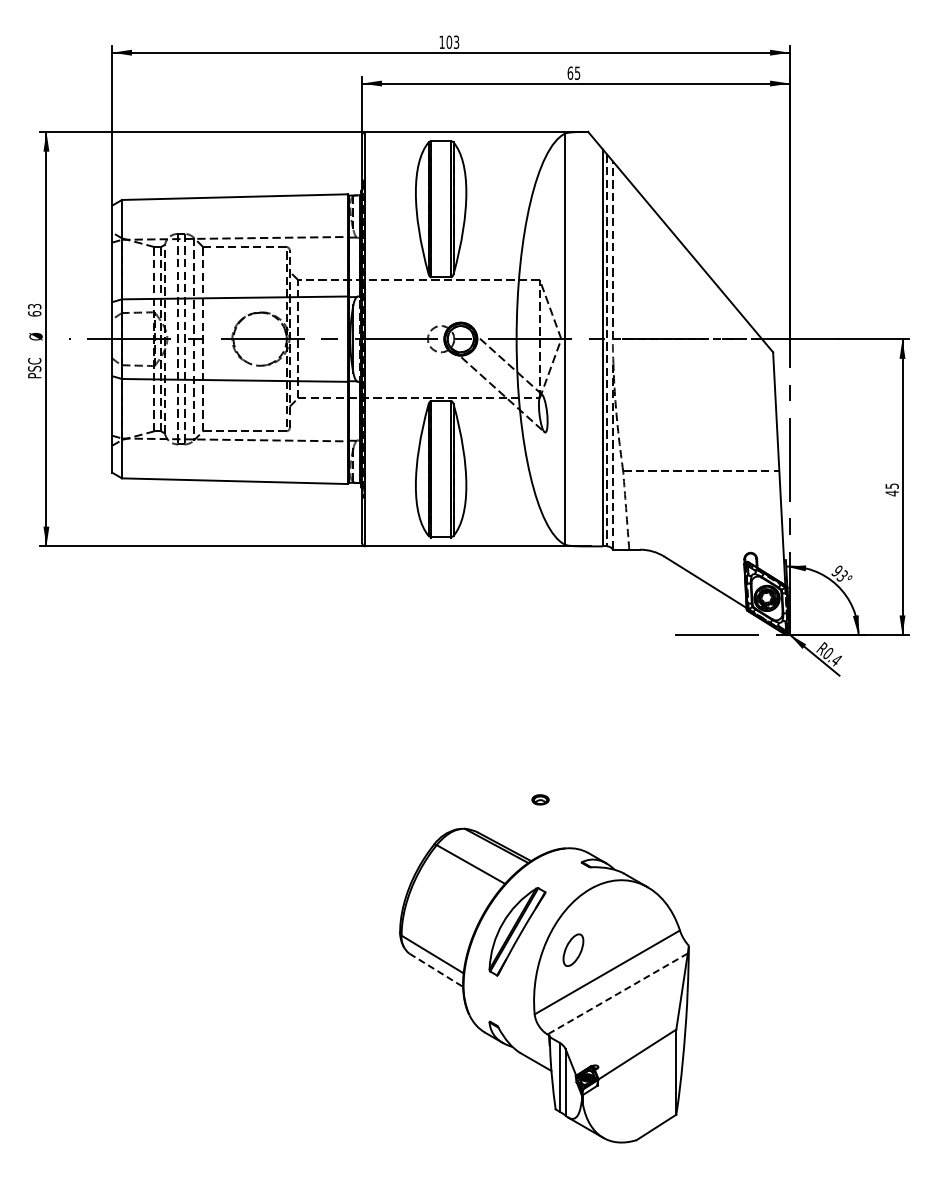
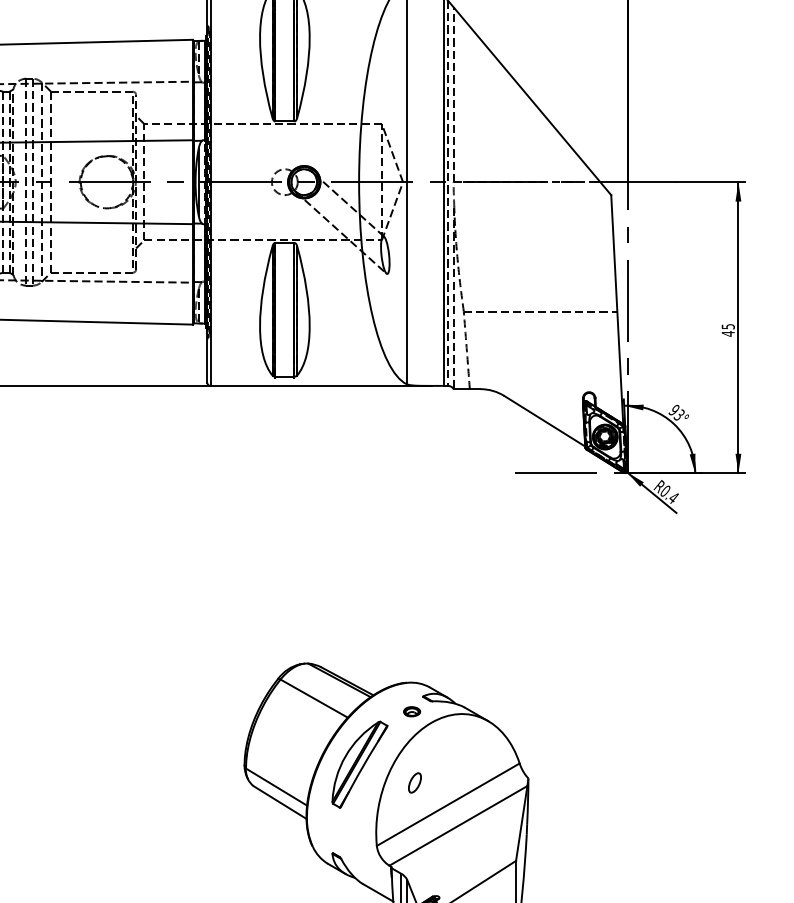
part: (540, 799) -> (412, 711), moved
part: (573, 950) -> (415, 783), size x0.62
line: (436, 970) -> (280, 802), dashed -> solid
line: (617, 994) -> (458, 826), dashed -> solid

